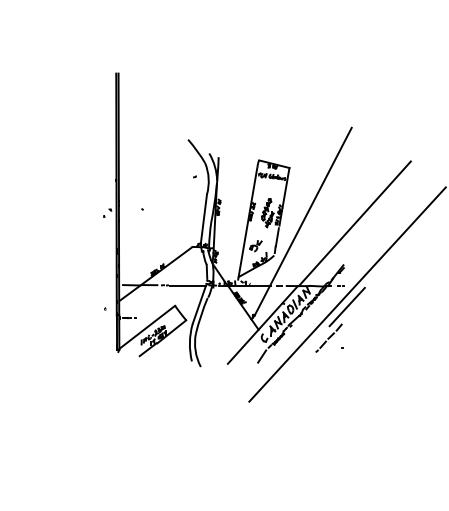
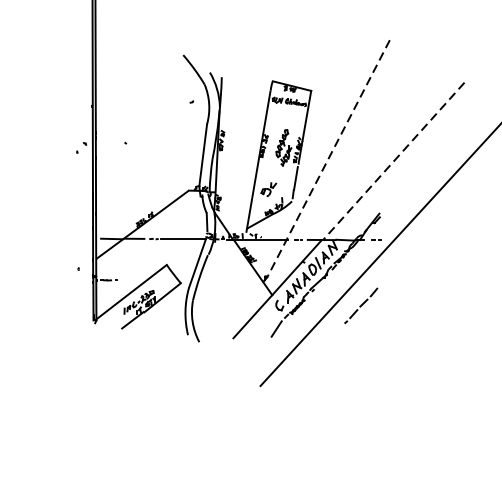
line: (303, 221) -> (328, 158), solid -> dashed
line: (354, 223) -> (393, 160), solid -> dashed
line: (346, 306) -> (383, 265), removed

